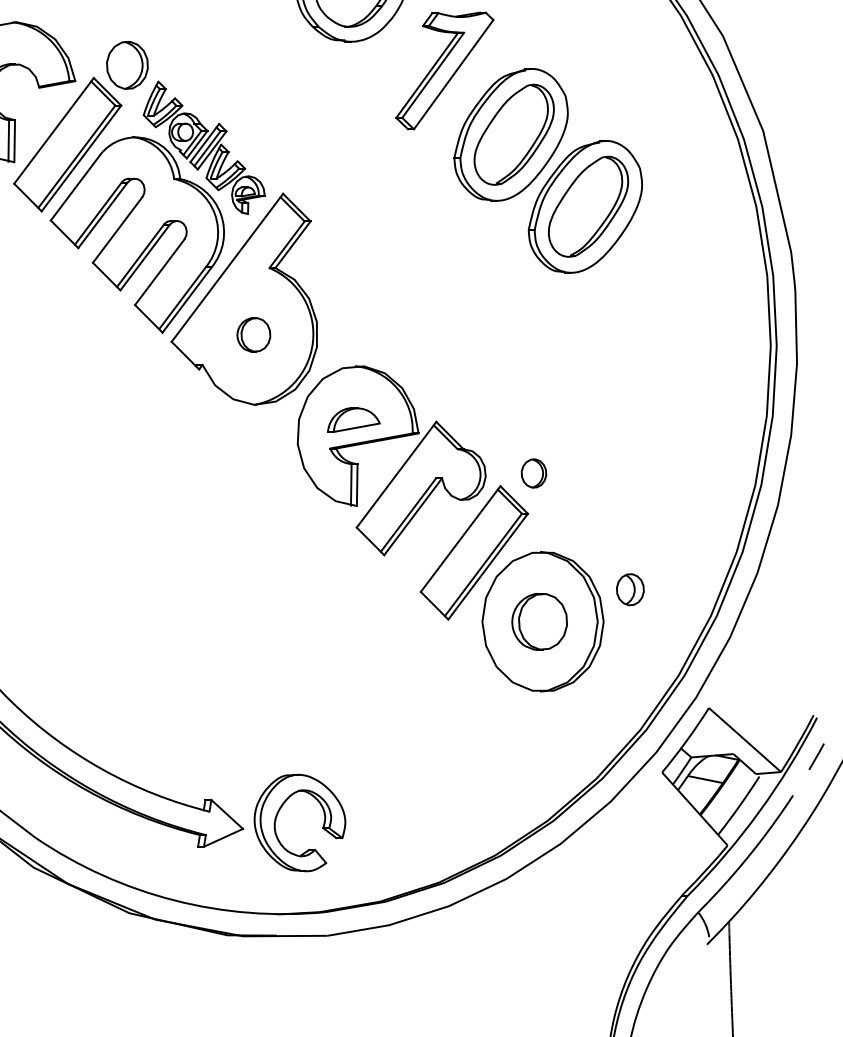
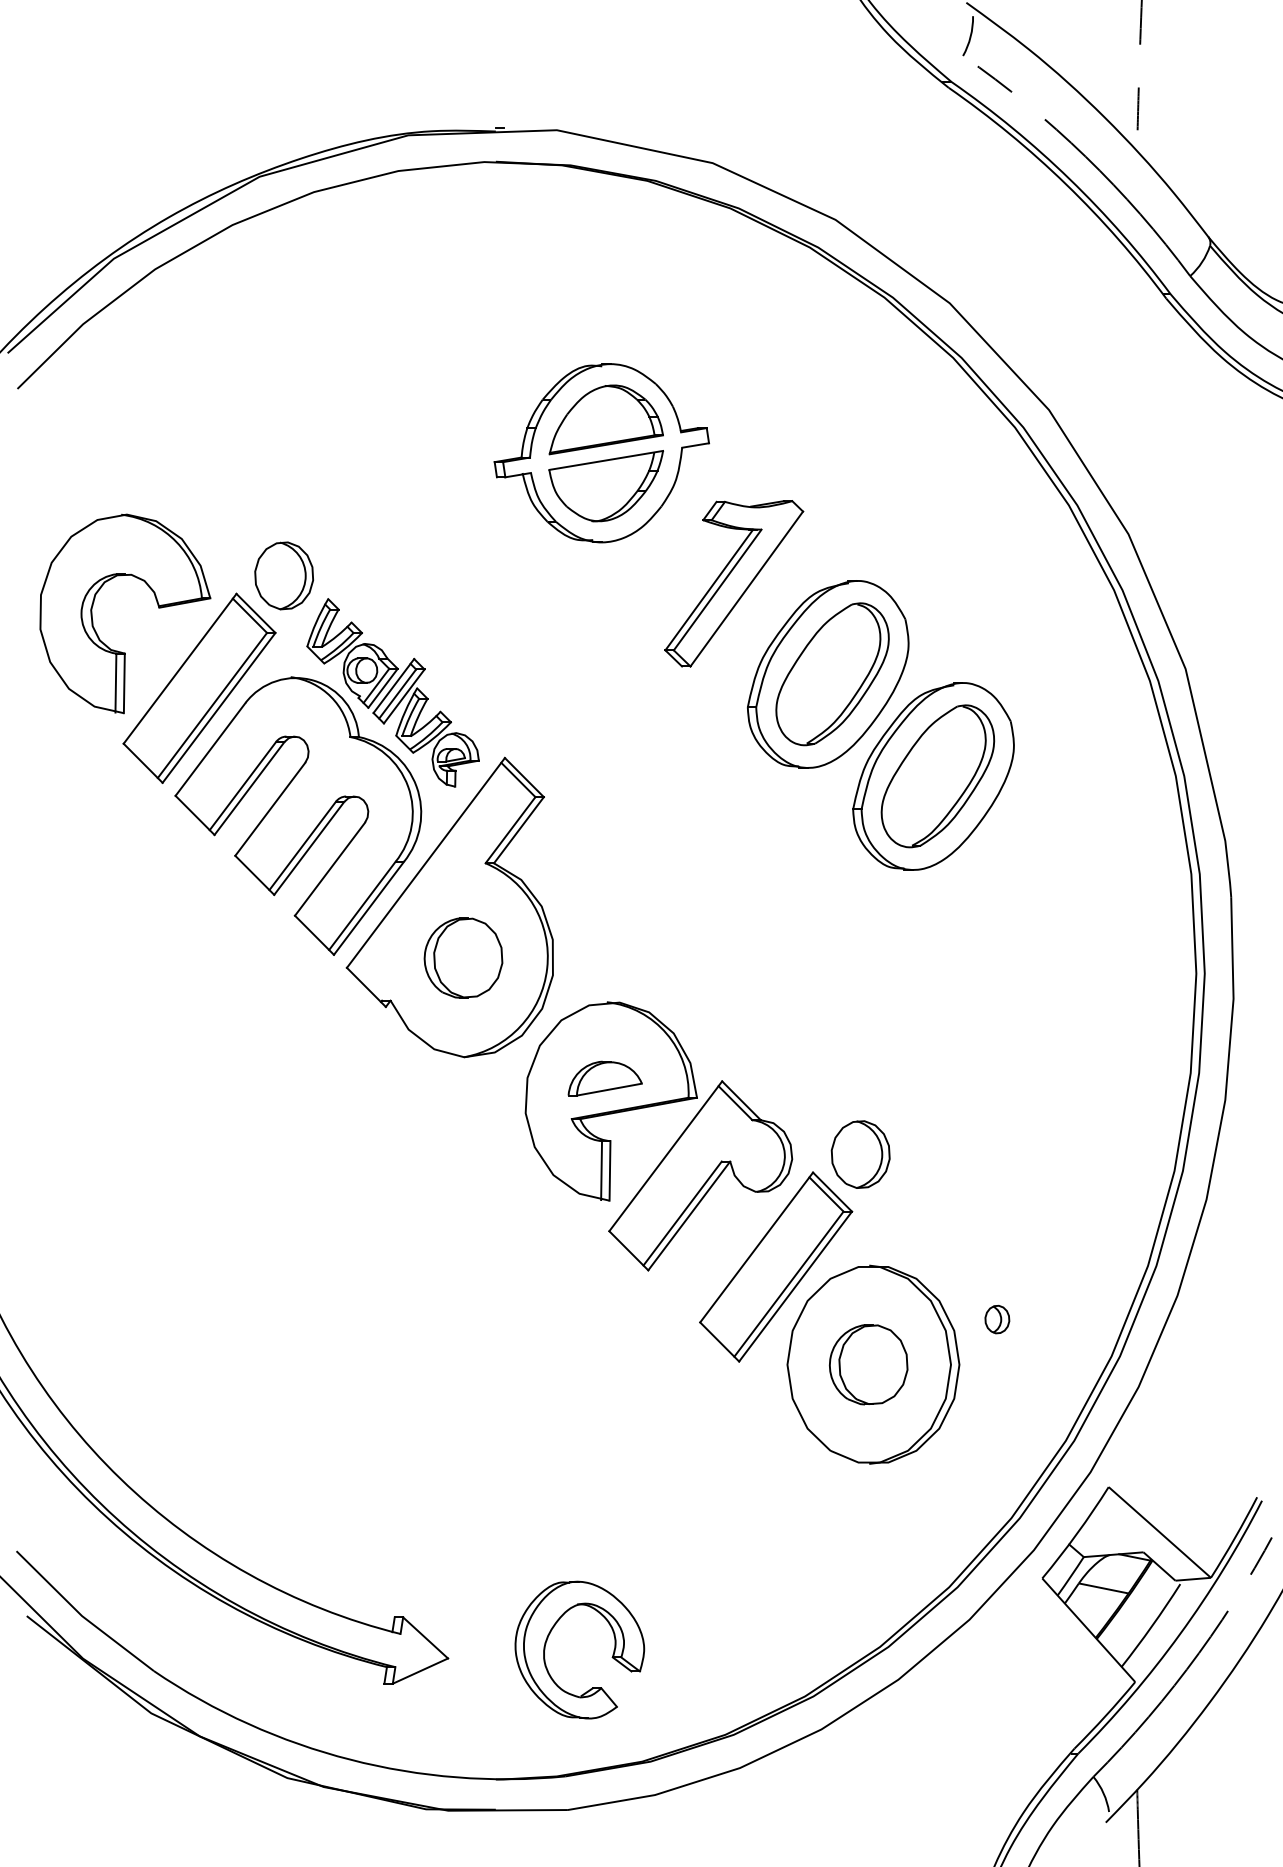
part: (253, 334) -> (463, 957), size x1.67
part: (533, 473) -> (860, 1154), size x1.67
part: (630, 589) -> (997, 1319), size x0.62
part: (277, 814) -> (548, 1638), moved

